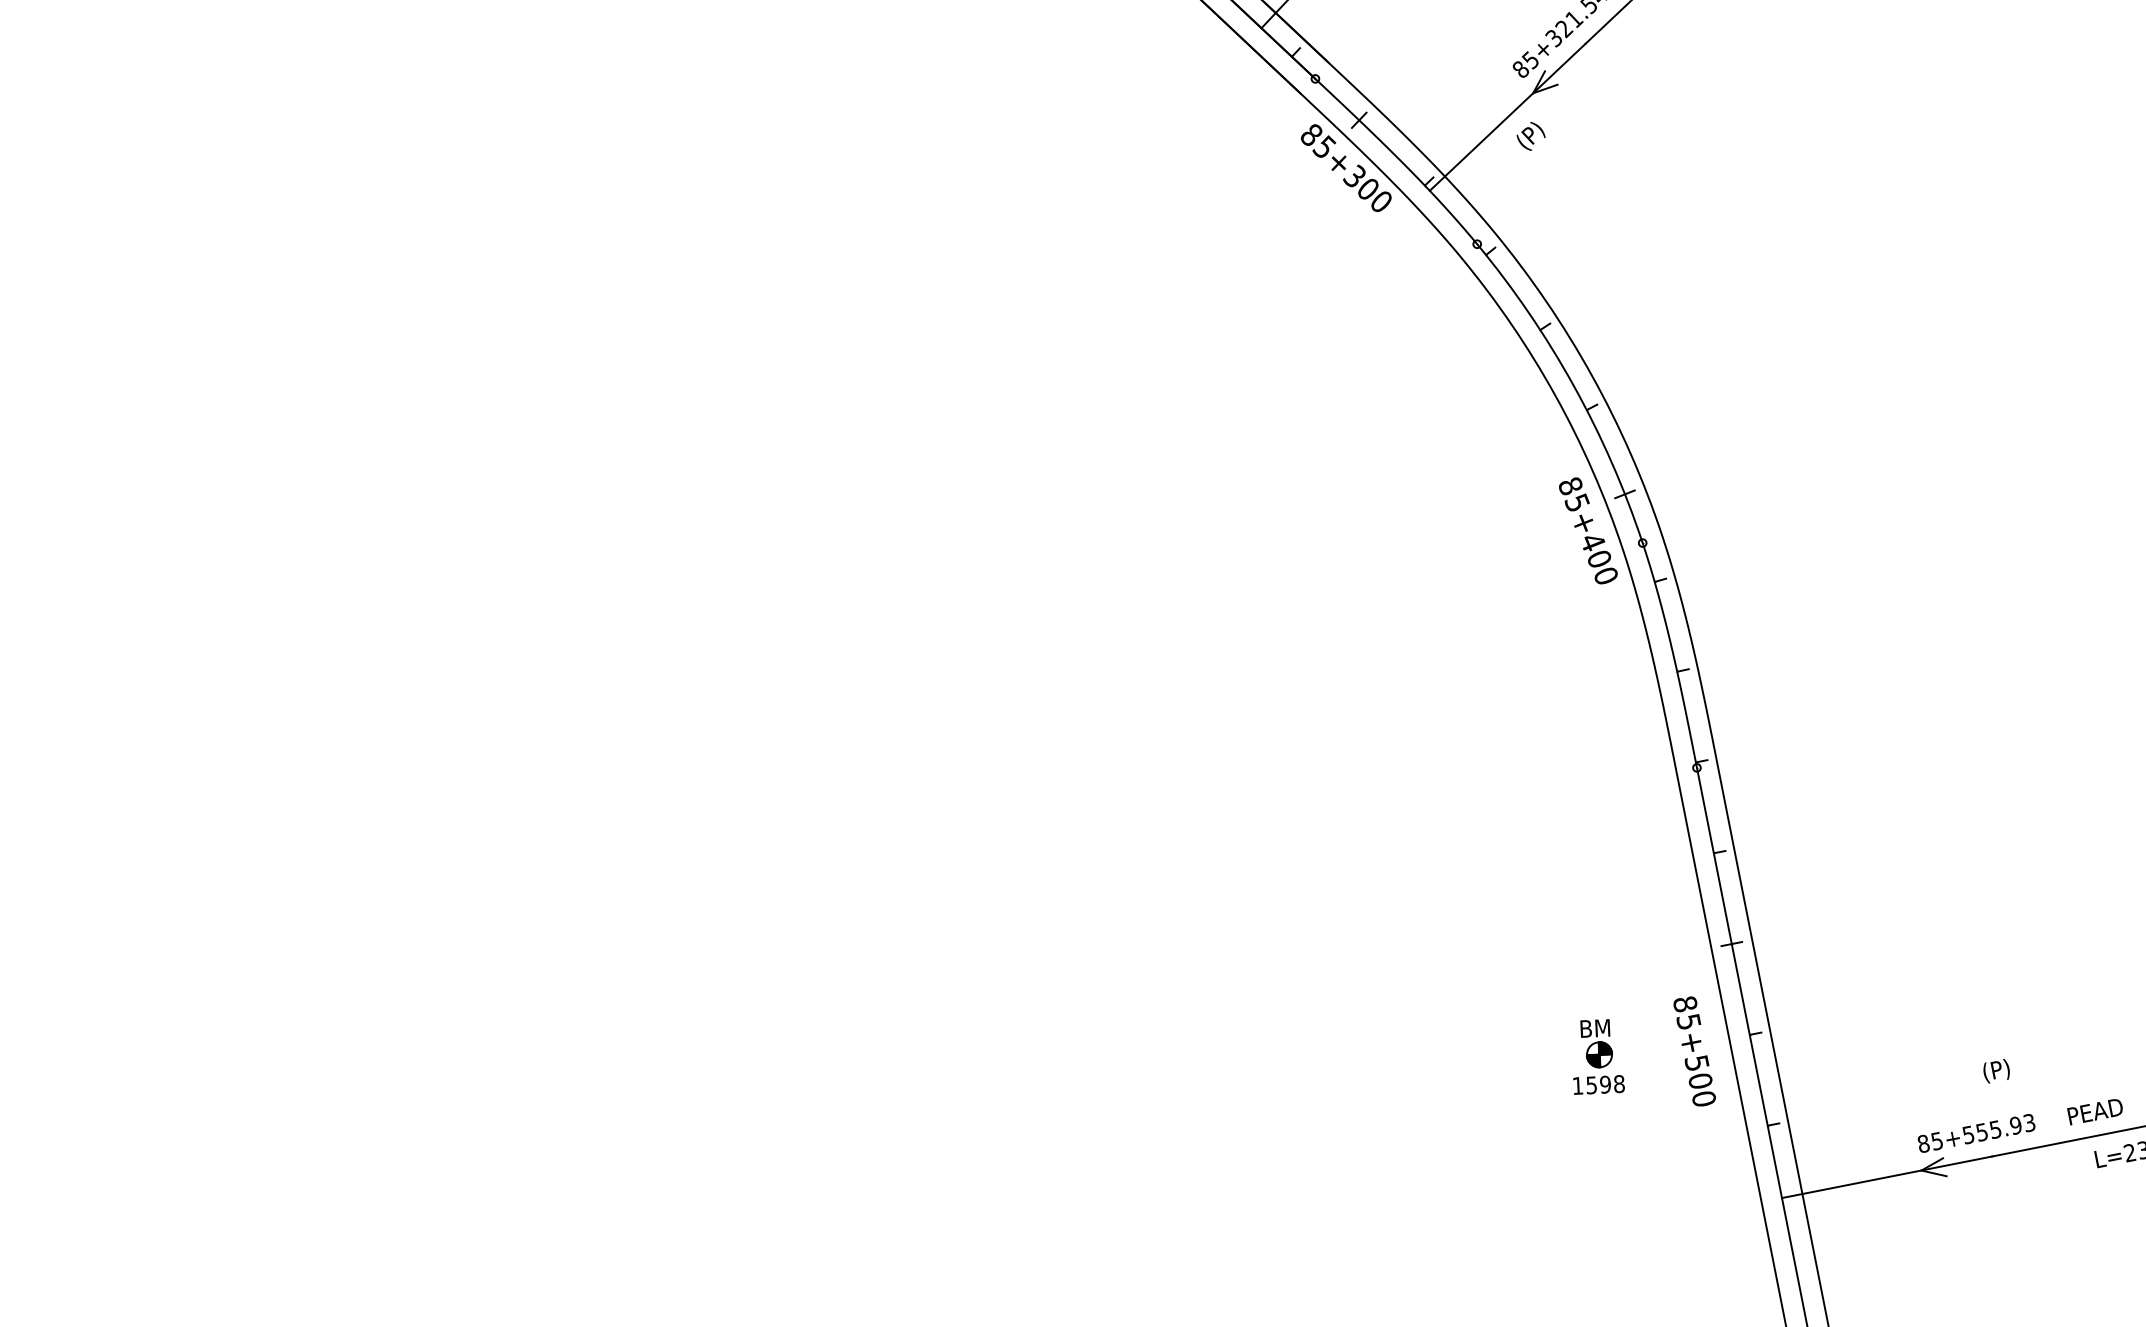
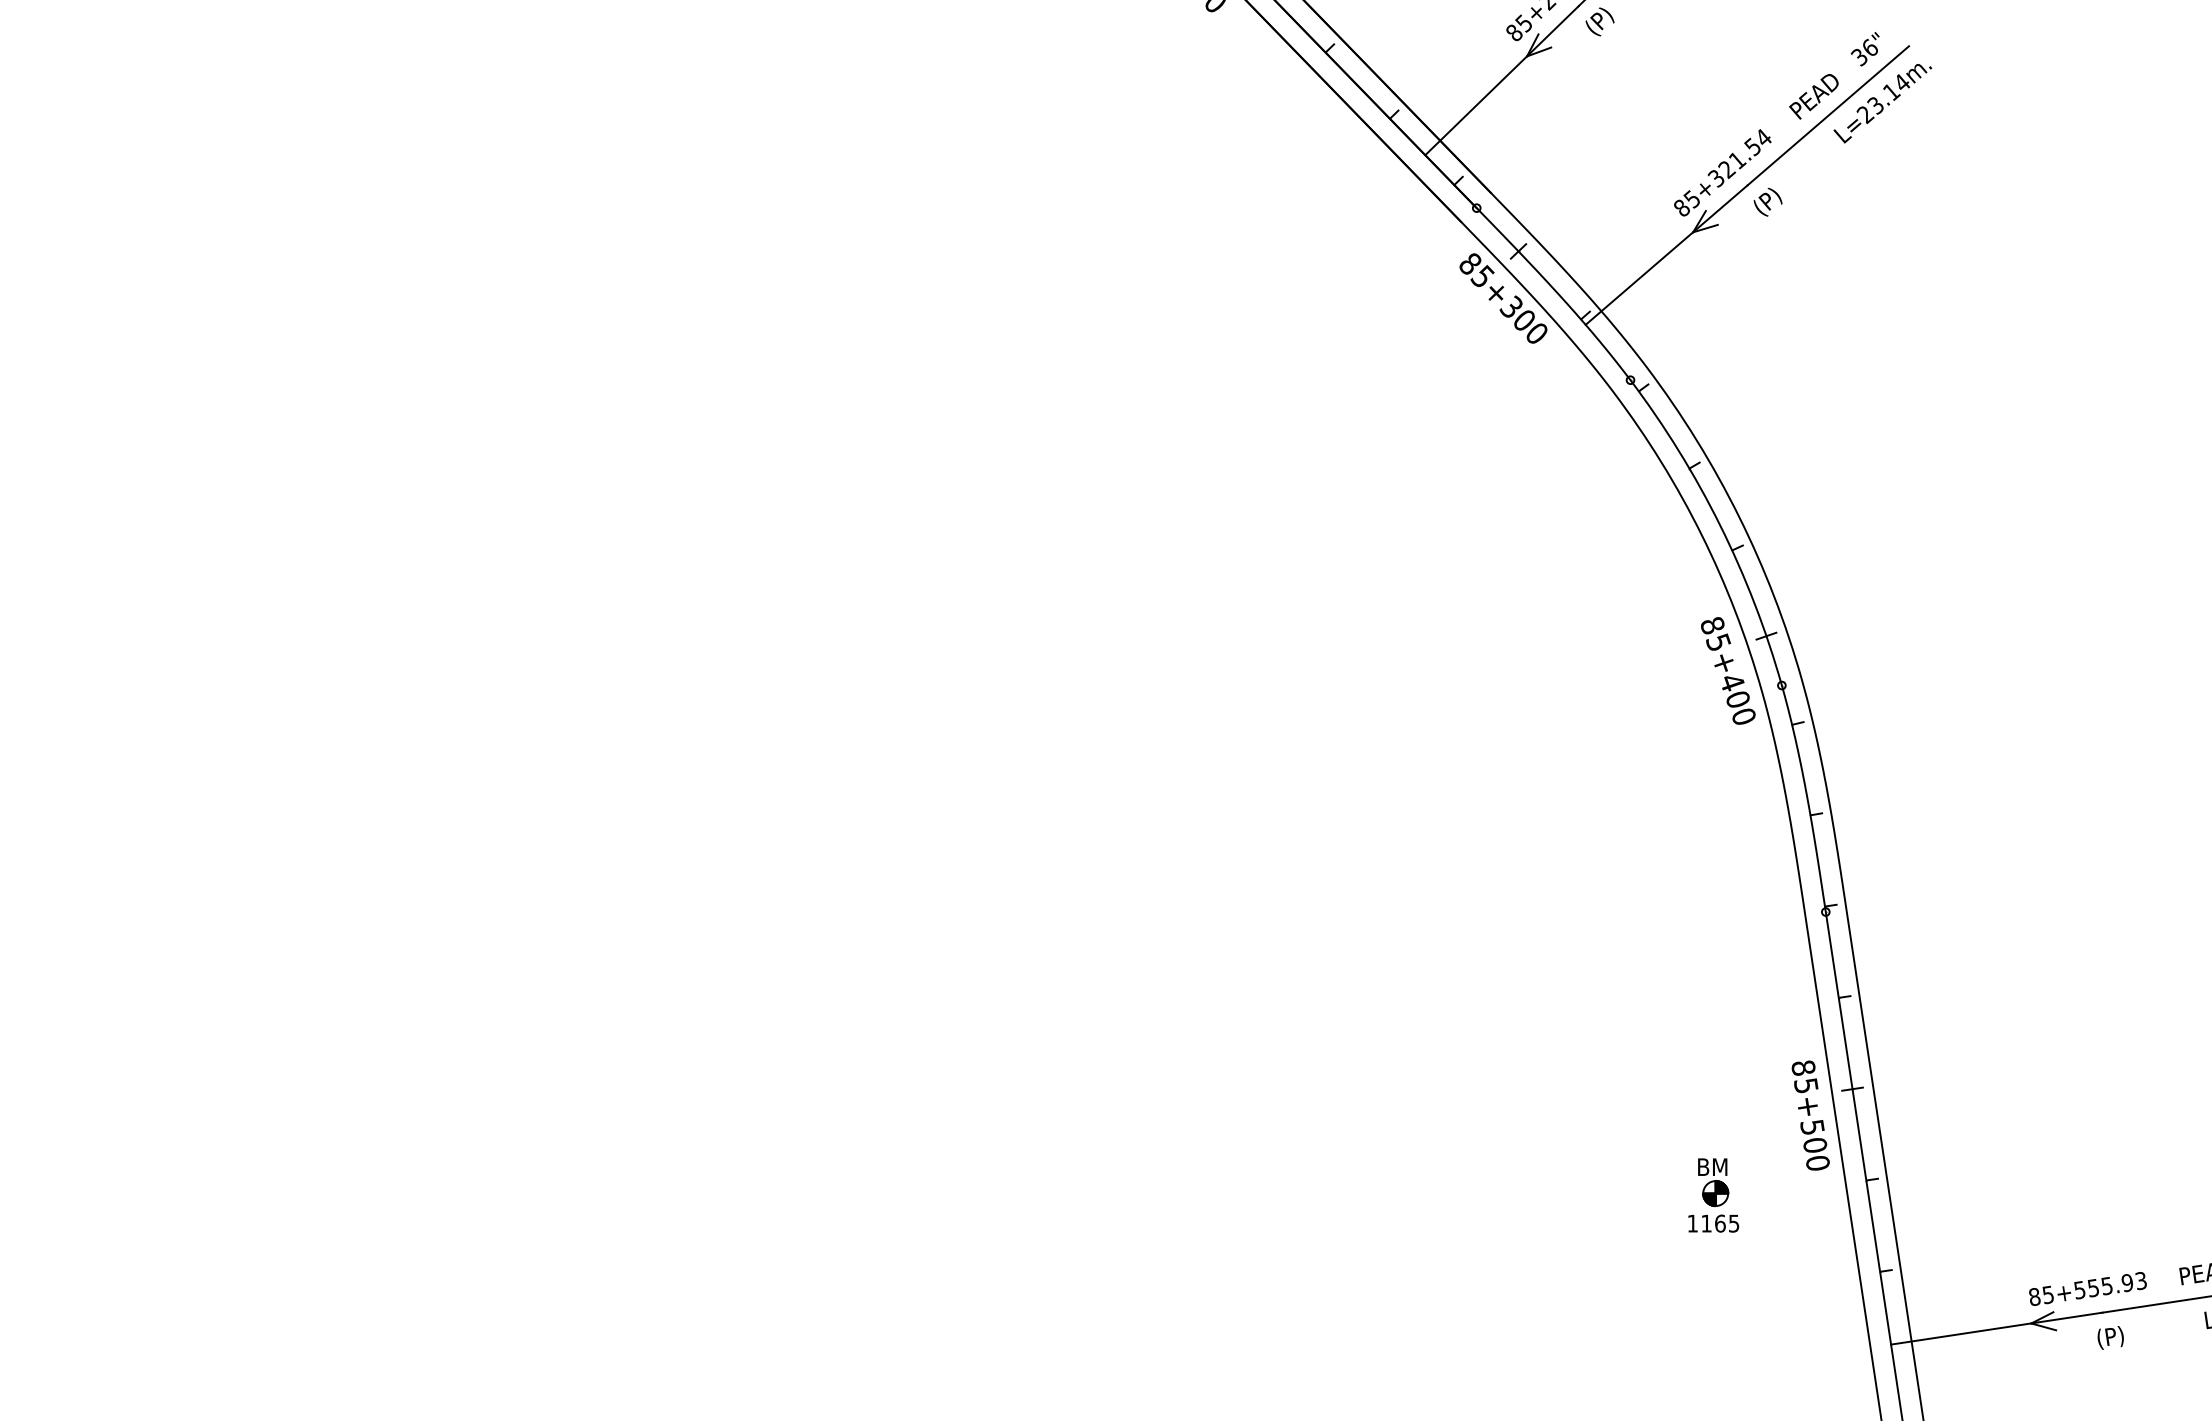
text: (1530, 135) -> (1767, 201), moved
text: (1694, 1051) -> (1810, 1115), moved
text: (1996, 1070) -> (2110, 1337), moved
text: (1605, 1084) -> (1720, 1223), 1598 -> 1165

